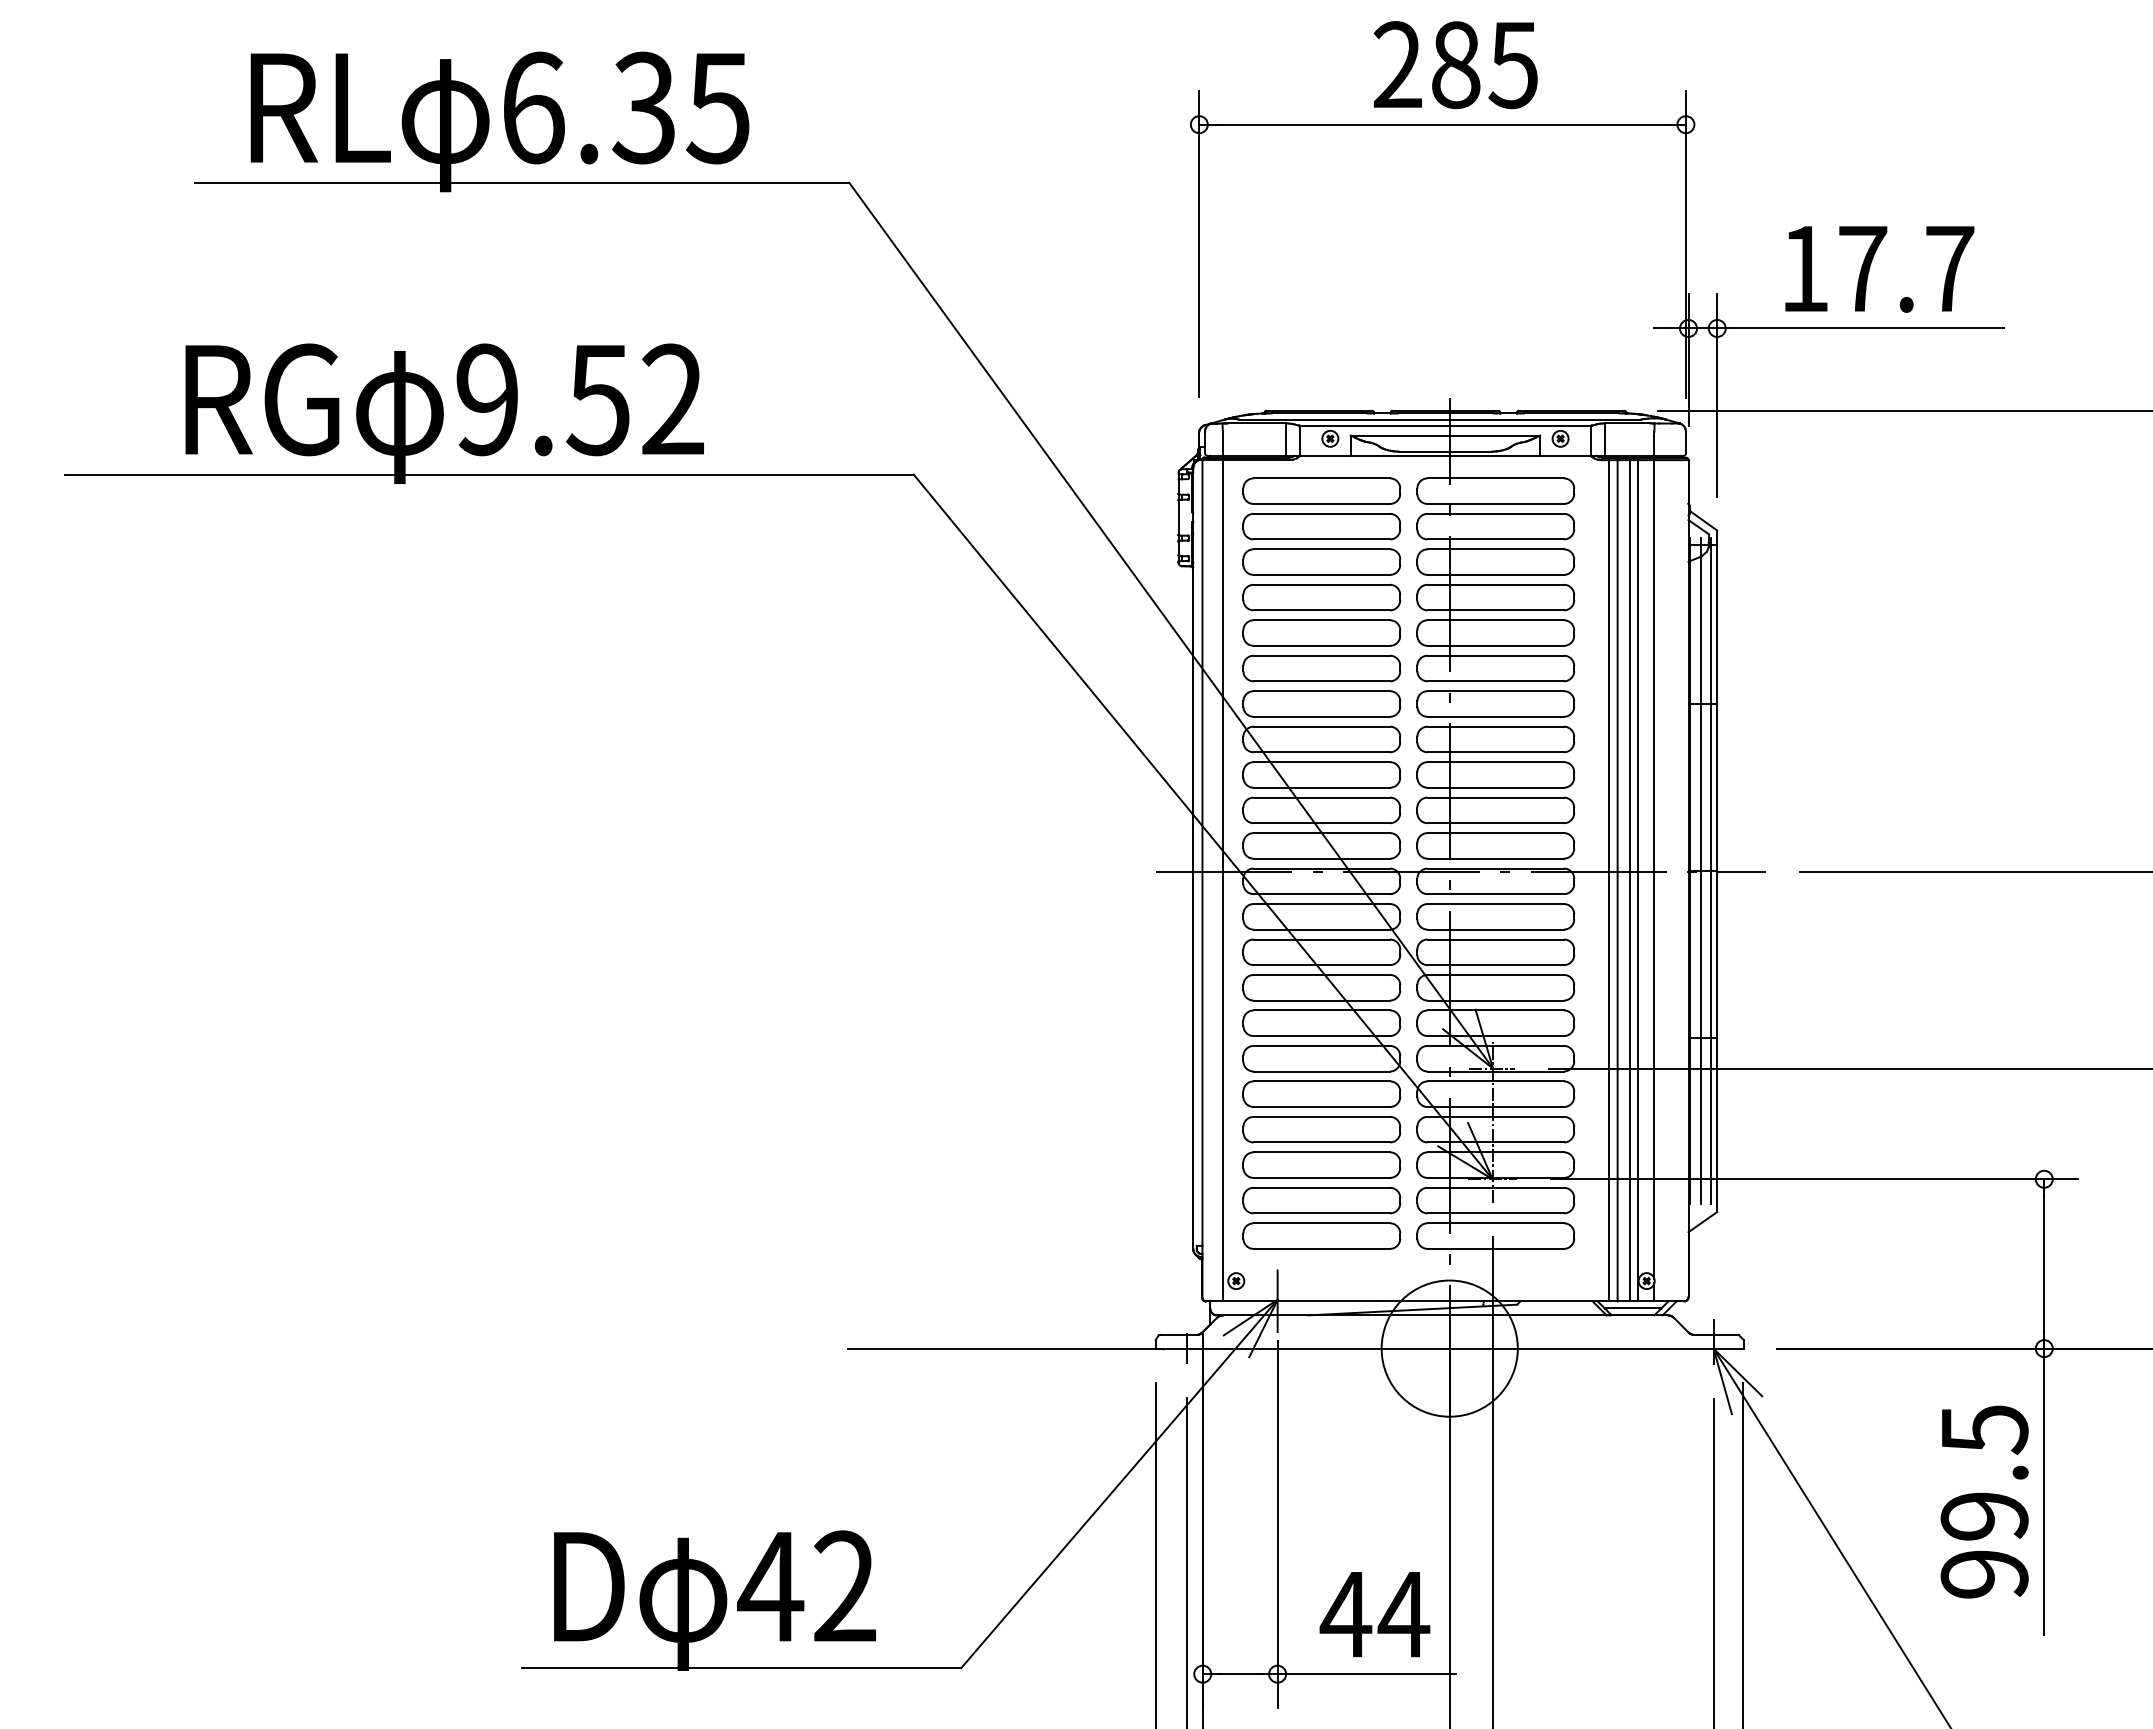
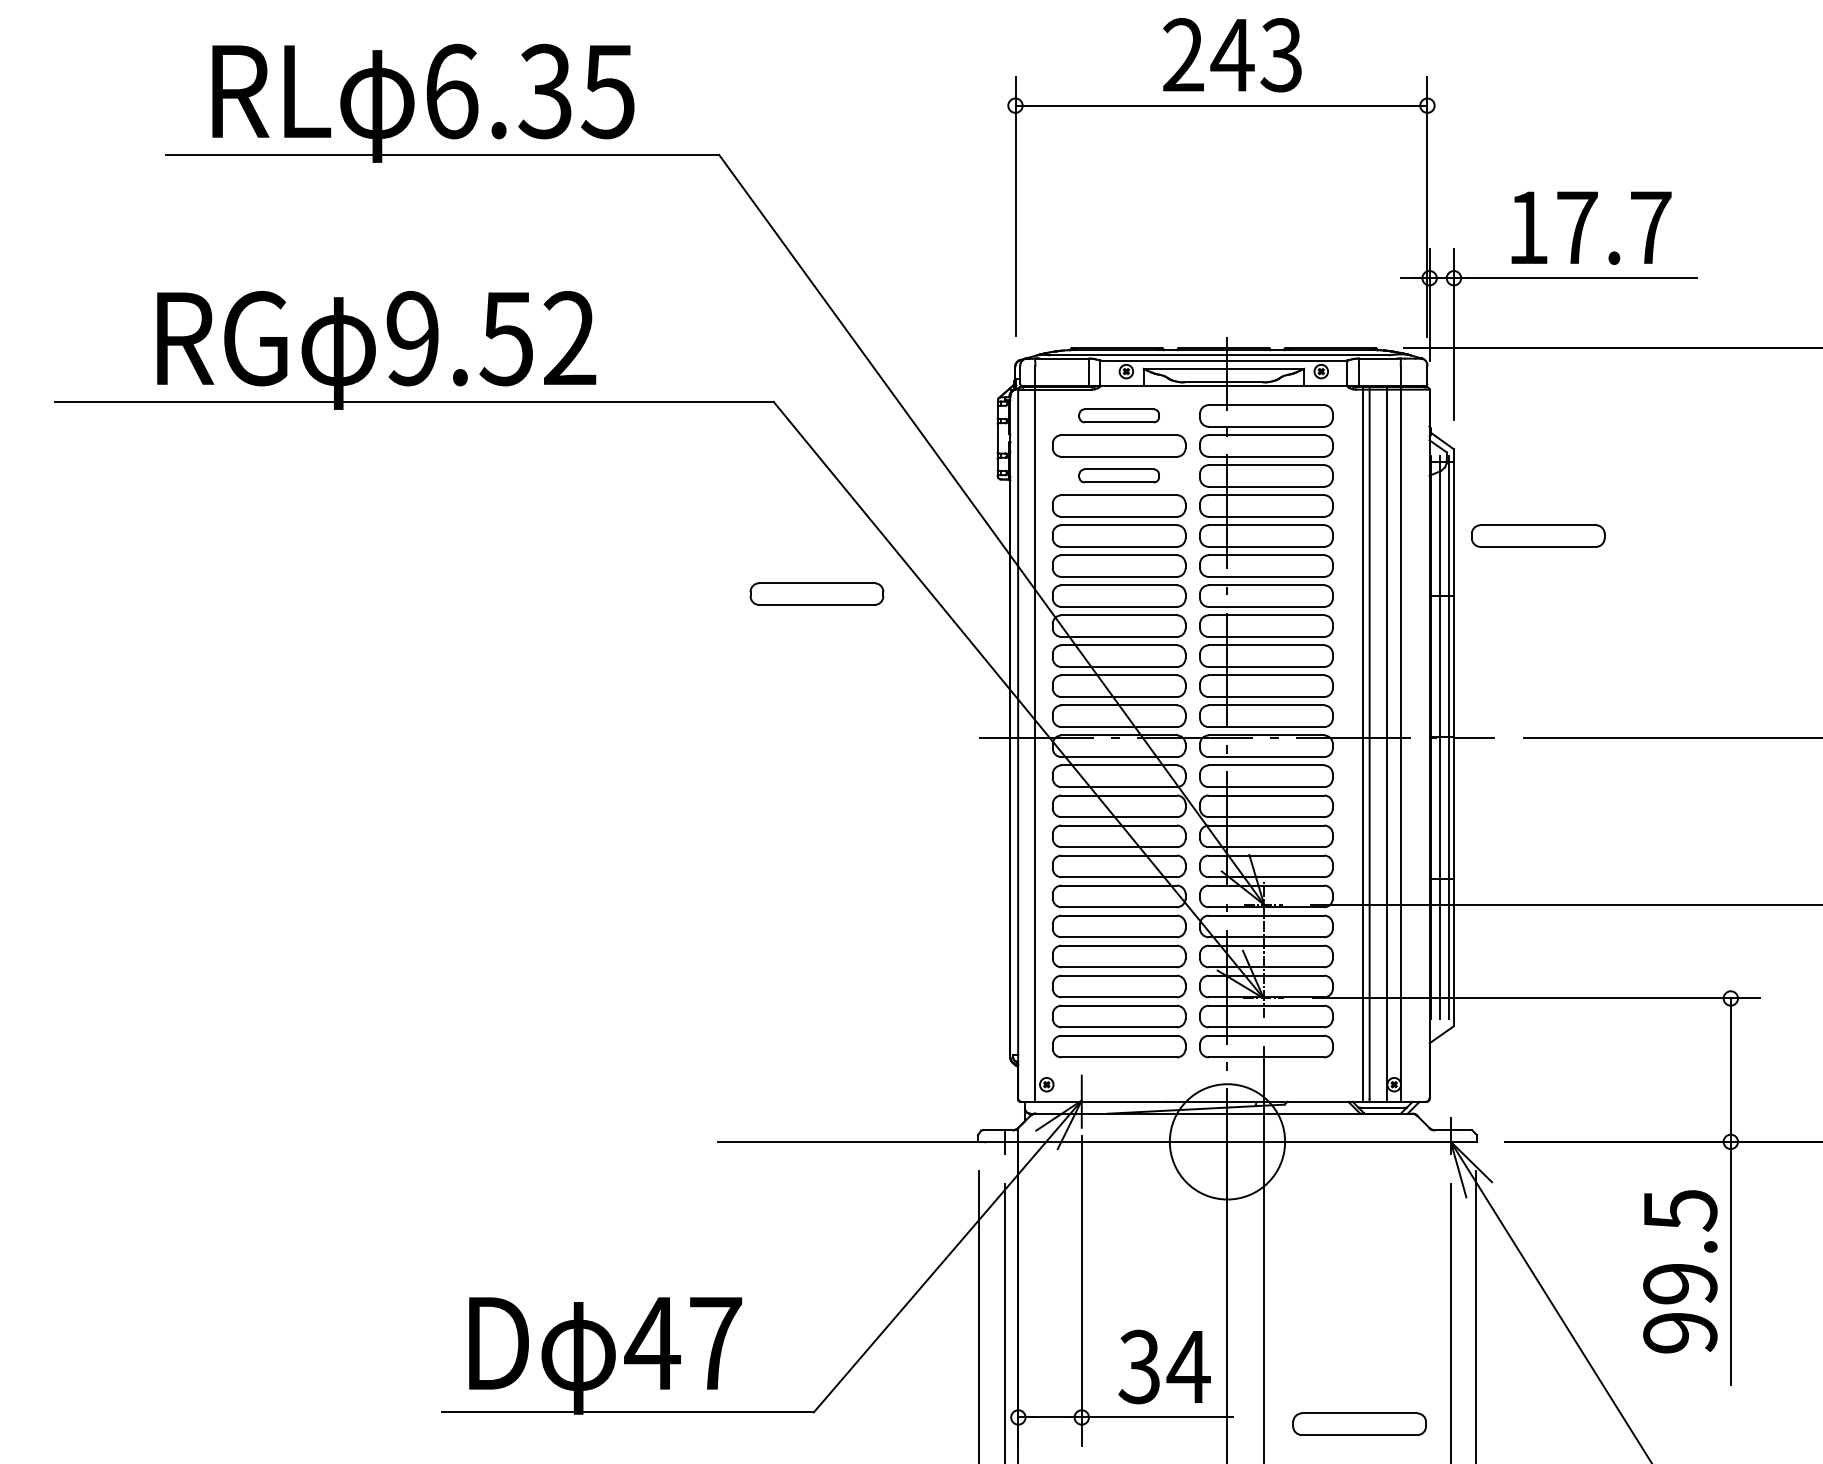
text: (1483, 65) -> (1256, 55), 285 -> 243
part: (1321, 490) -> (1118, 415), size x0.6
part: (1321, 561) -> (1118, 475), size x0.6
part: (1816, 632) -> (1537, 535), added
part: (964, 701) -> (816, 594), added
line: (1630, 879) -> (1380, 744), removed
text: (845, 1585) -> (715, 1342), 42 -> 47
text: (1345, 1614) -> (1139, 1366), 44 -> 34
part: (1605, 1681) -> (1359, 1423), added

